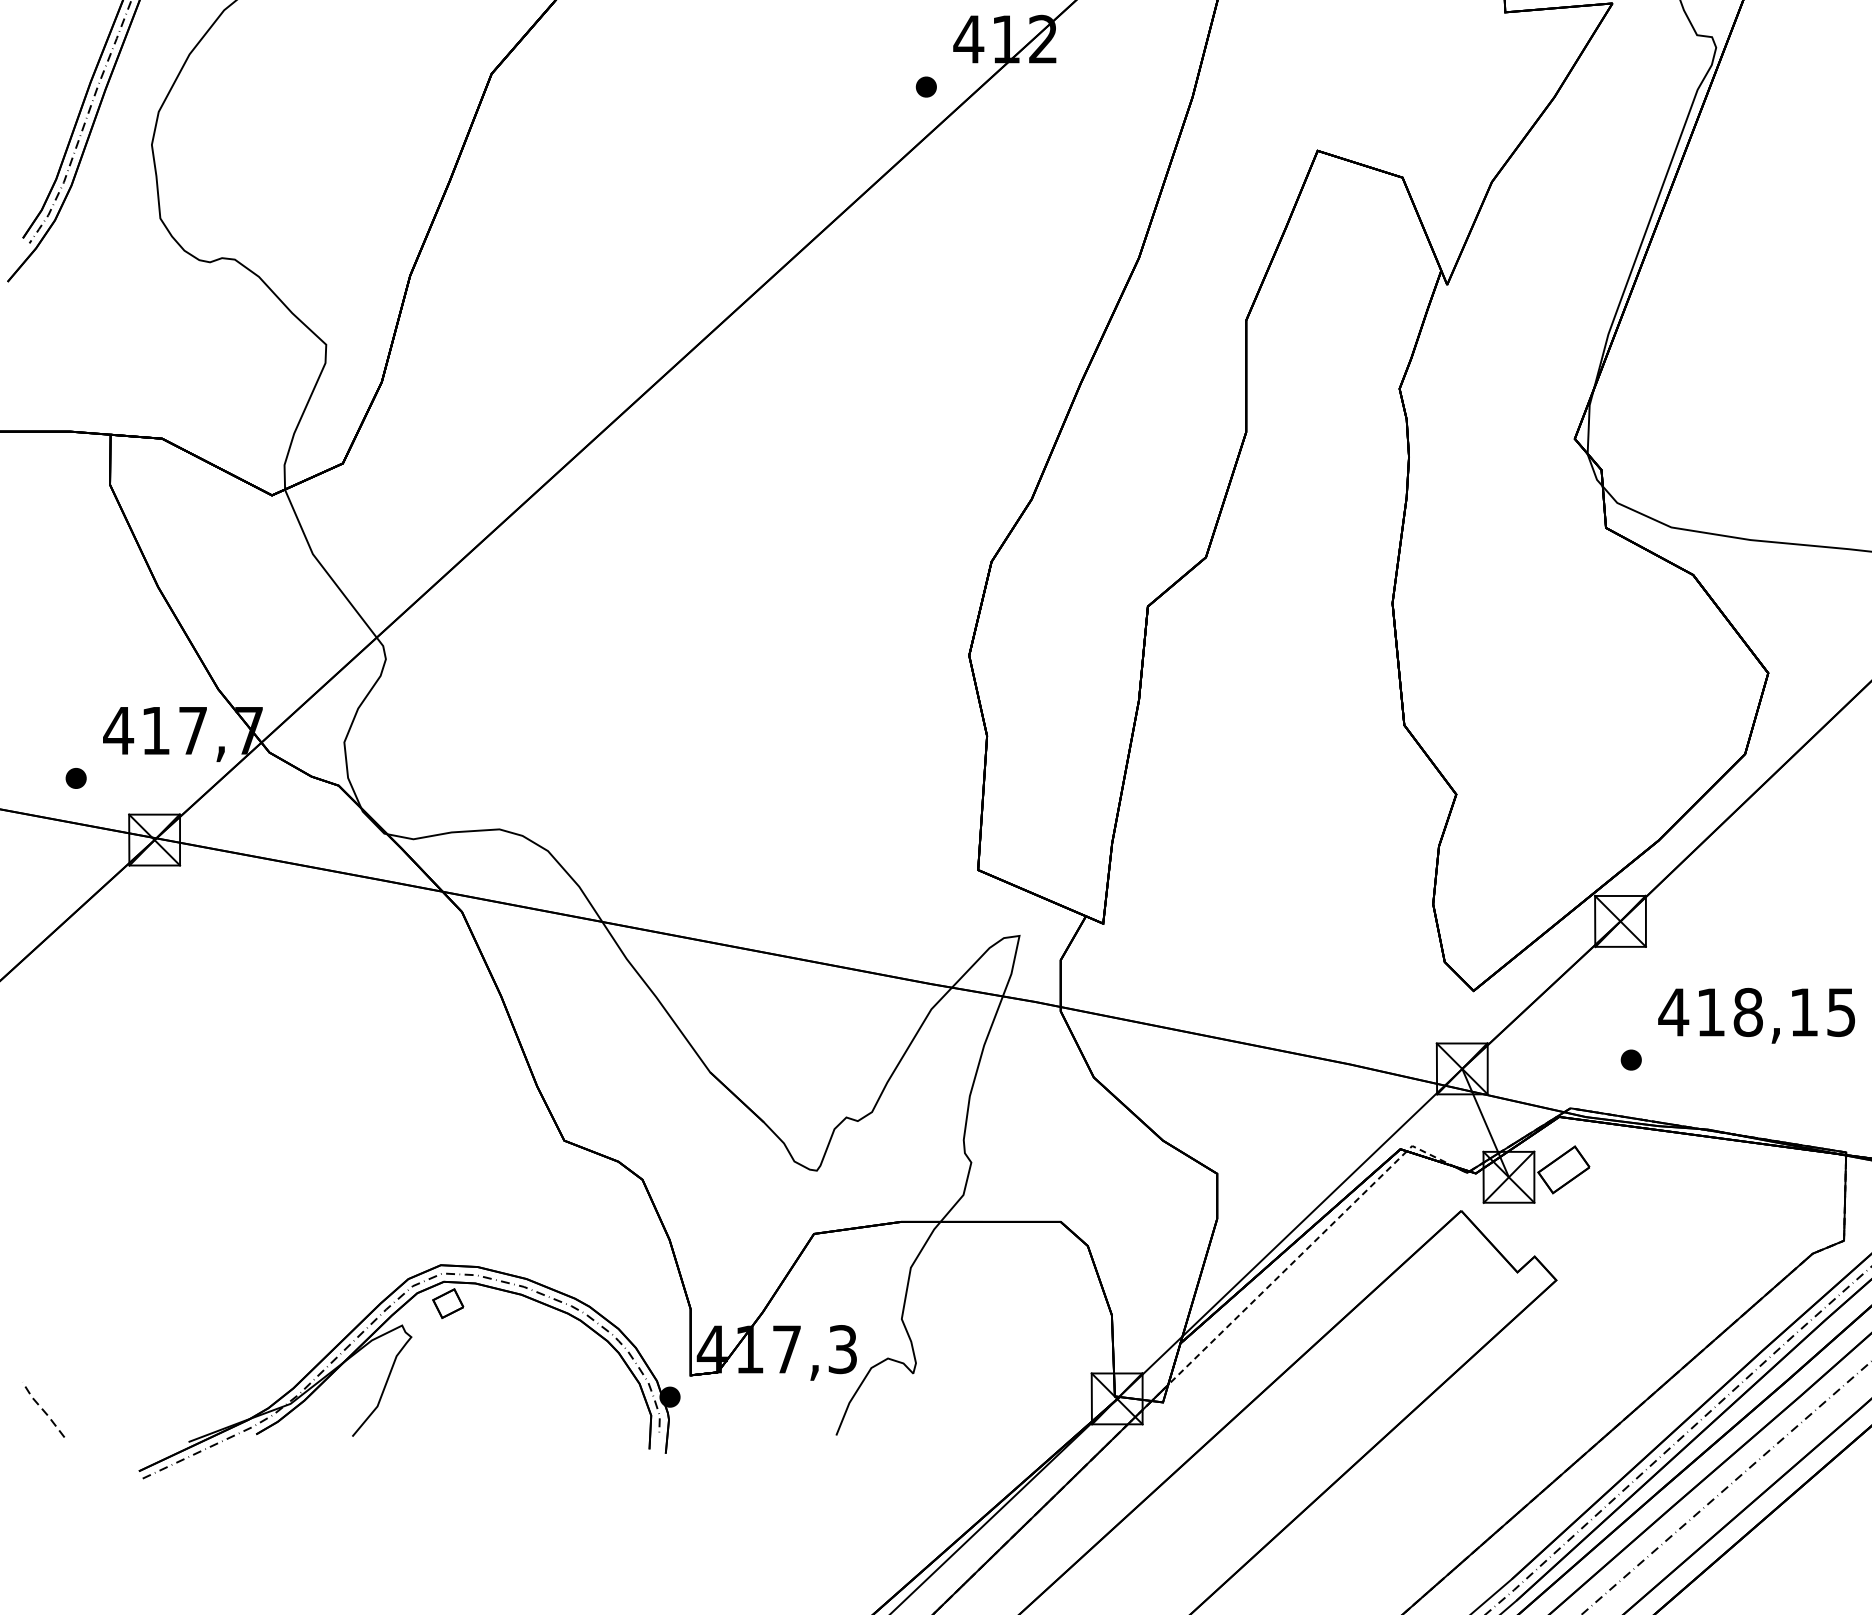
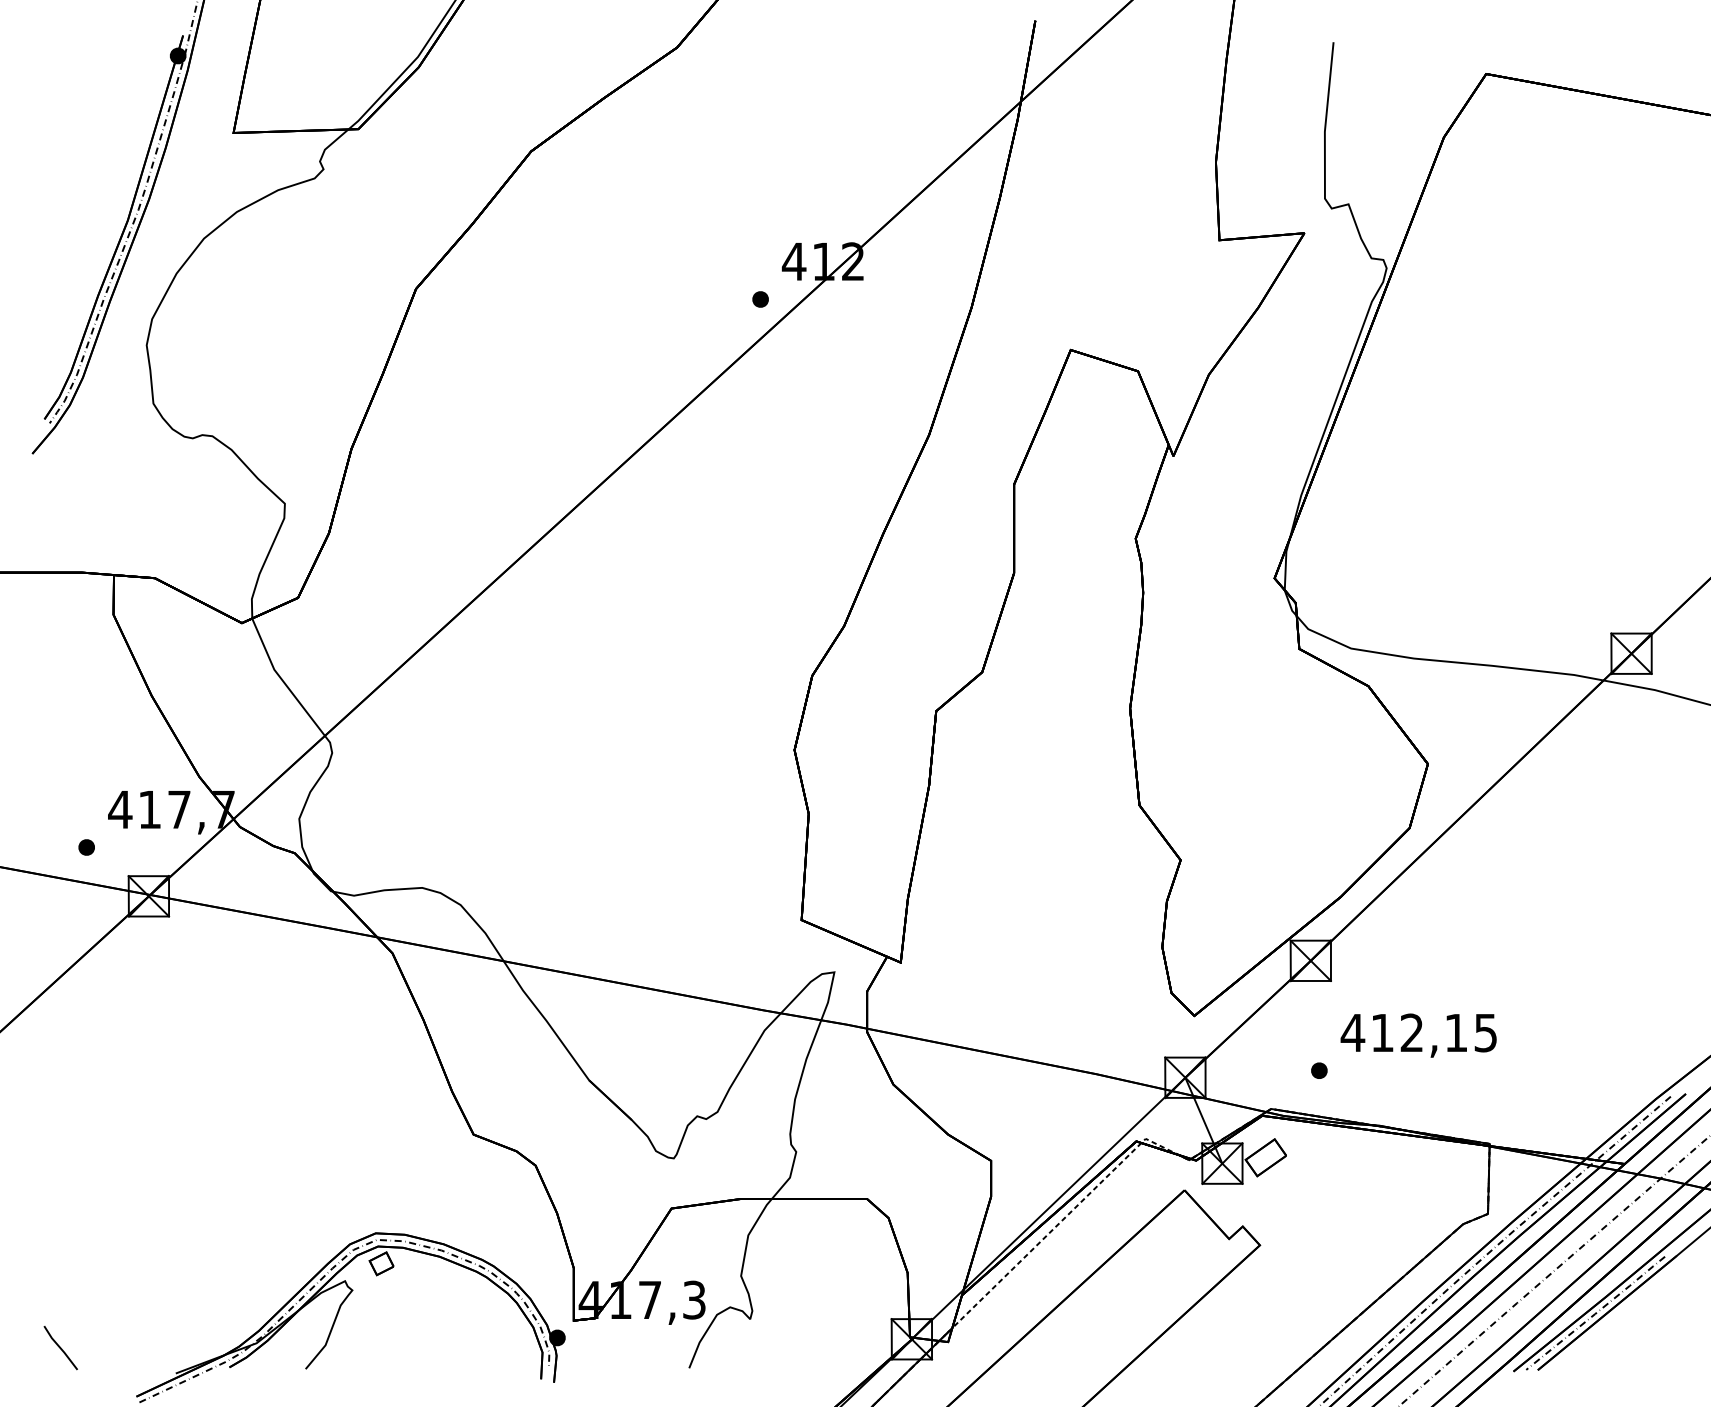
text: (1747, 1011) -> (1411, 1032), 418,15 -> 412,15
line: (43, 1409) -> (60, 1347), dashed -> solid

